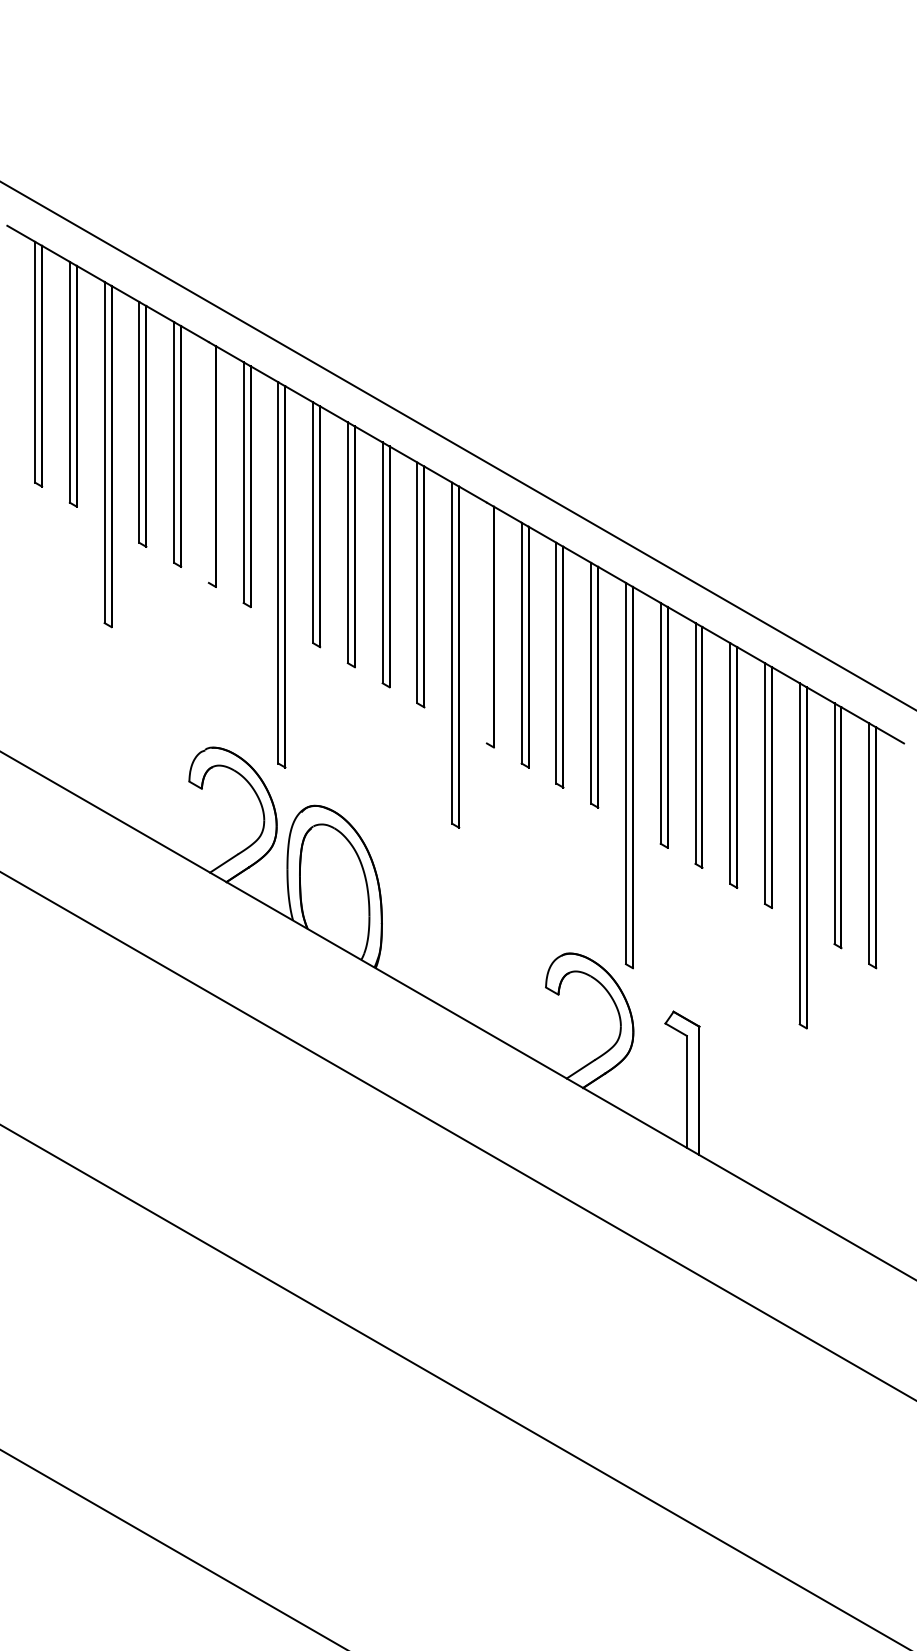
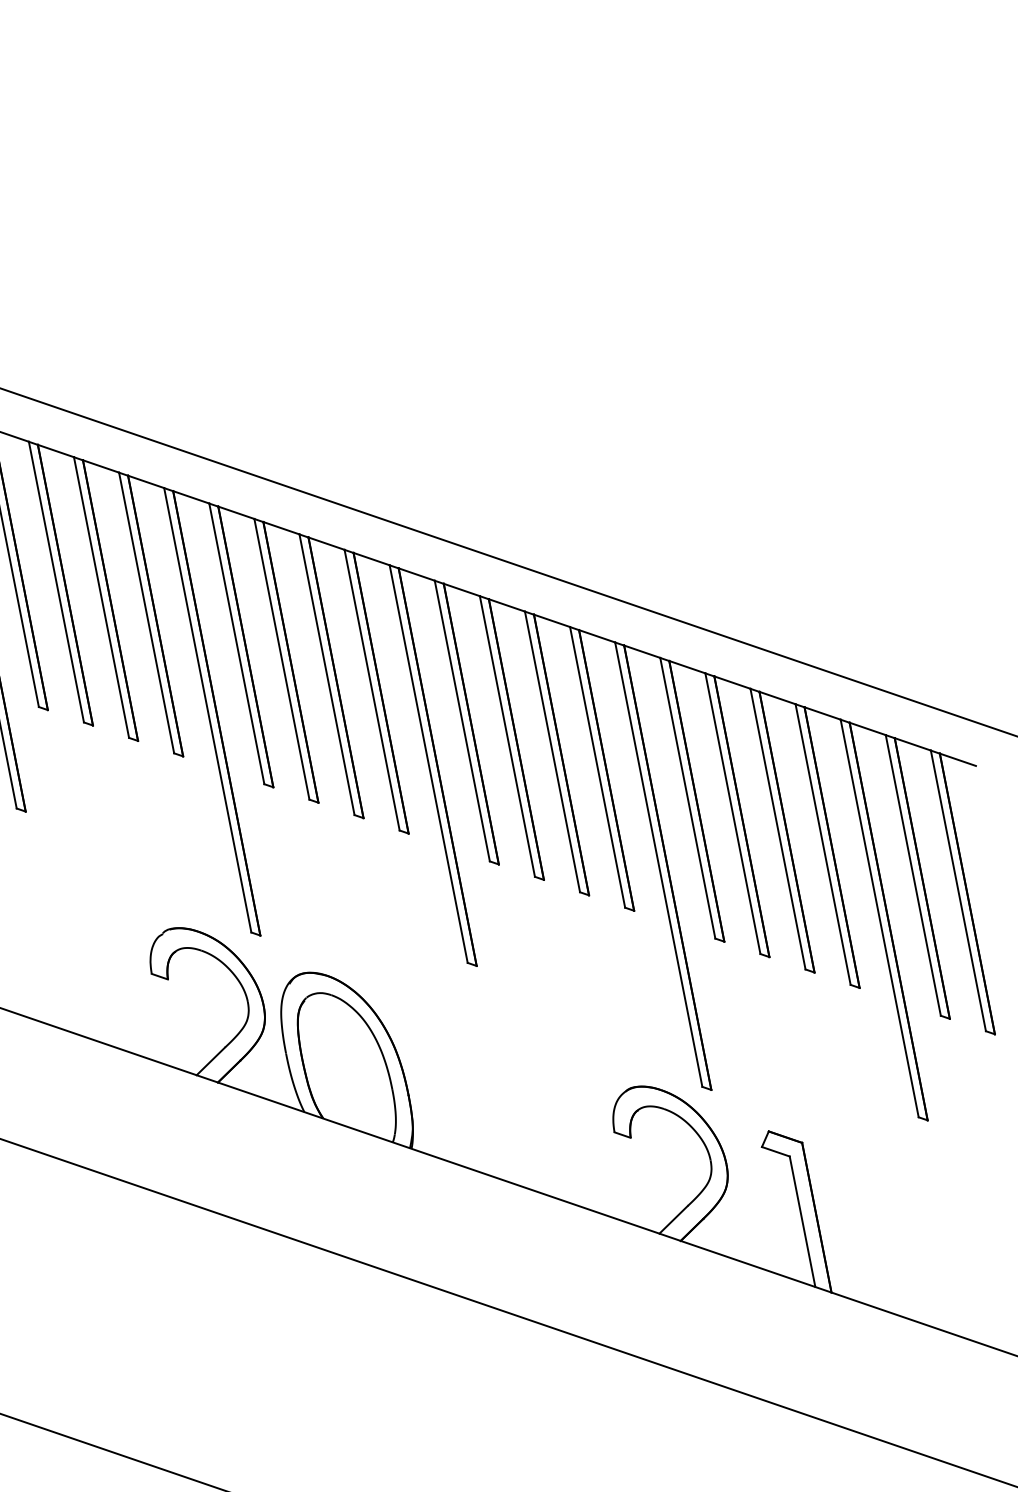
line: (208, 462) -> (101, 597), added
line: (486, 622) -> (461, 720), added

